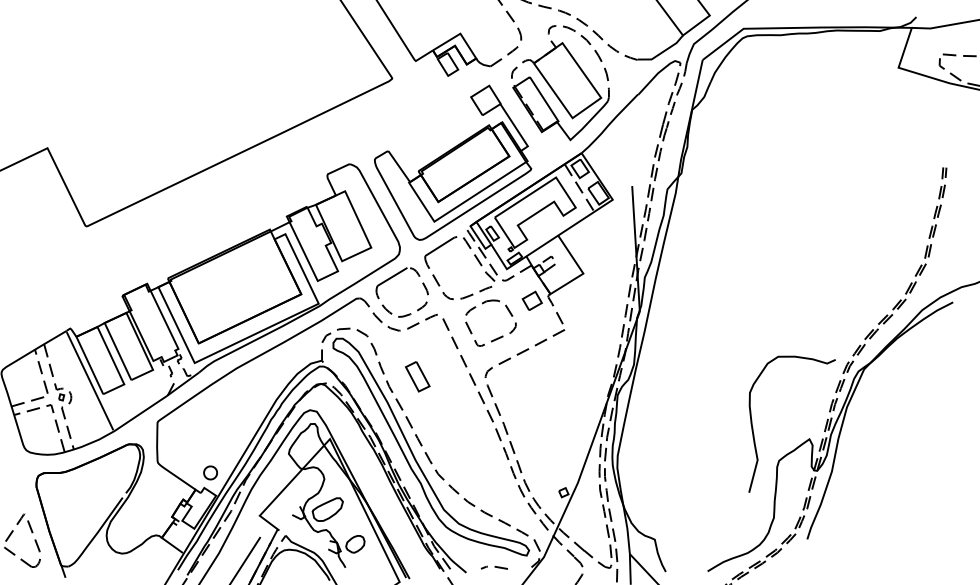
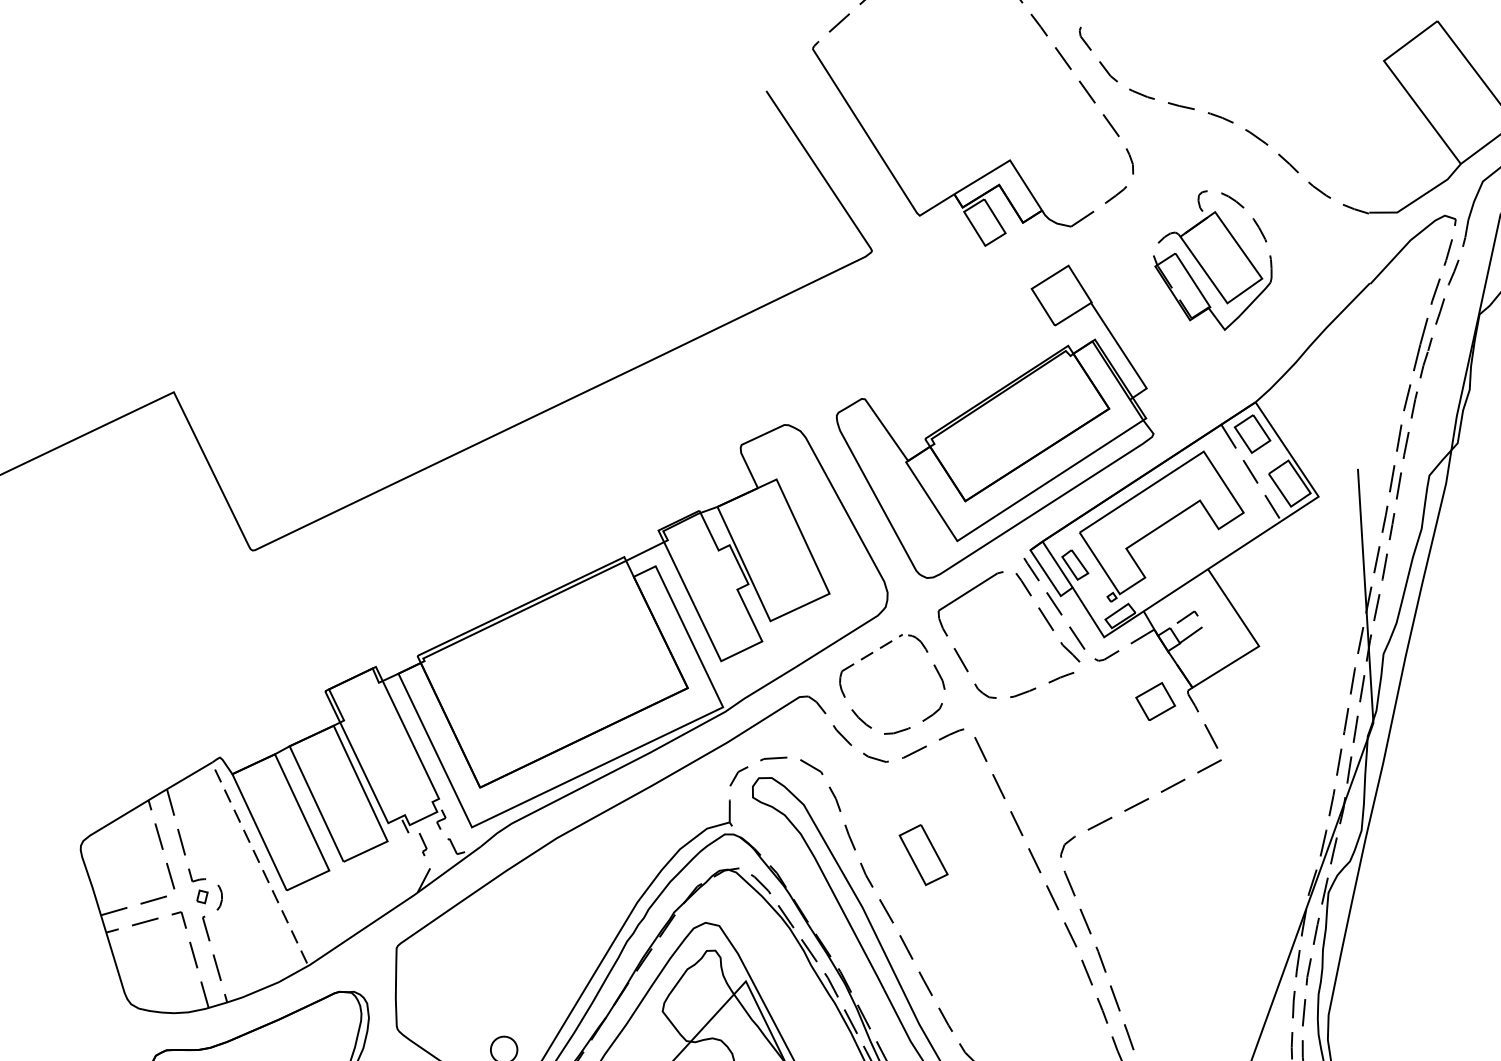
part: (560, 83) -> (1212, 261), size x0.6
line: (392, 276) -> (872, 652), solid -> dashed
part: (497, 337) -> (1085, 775), removed
line: (89, 380) -> (258, 862), solid -> dashed

